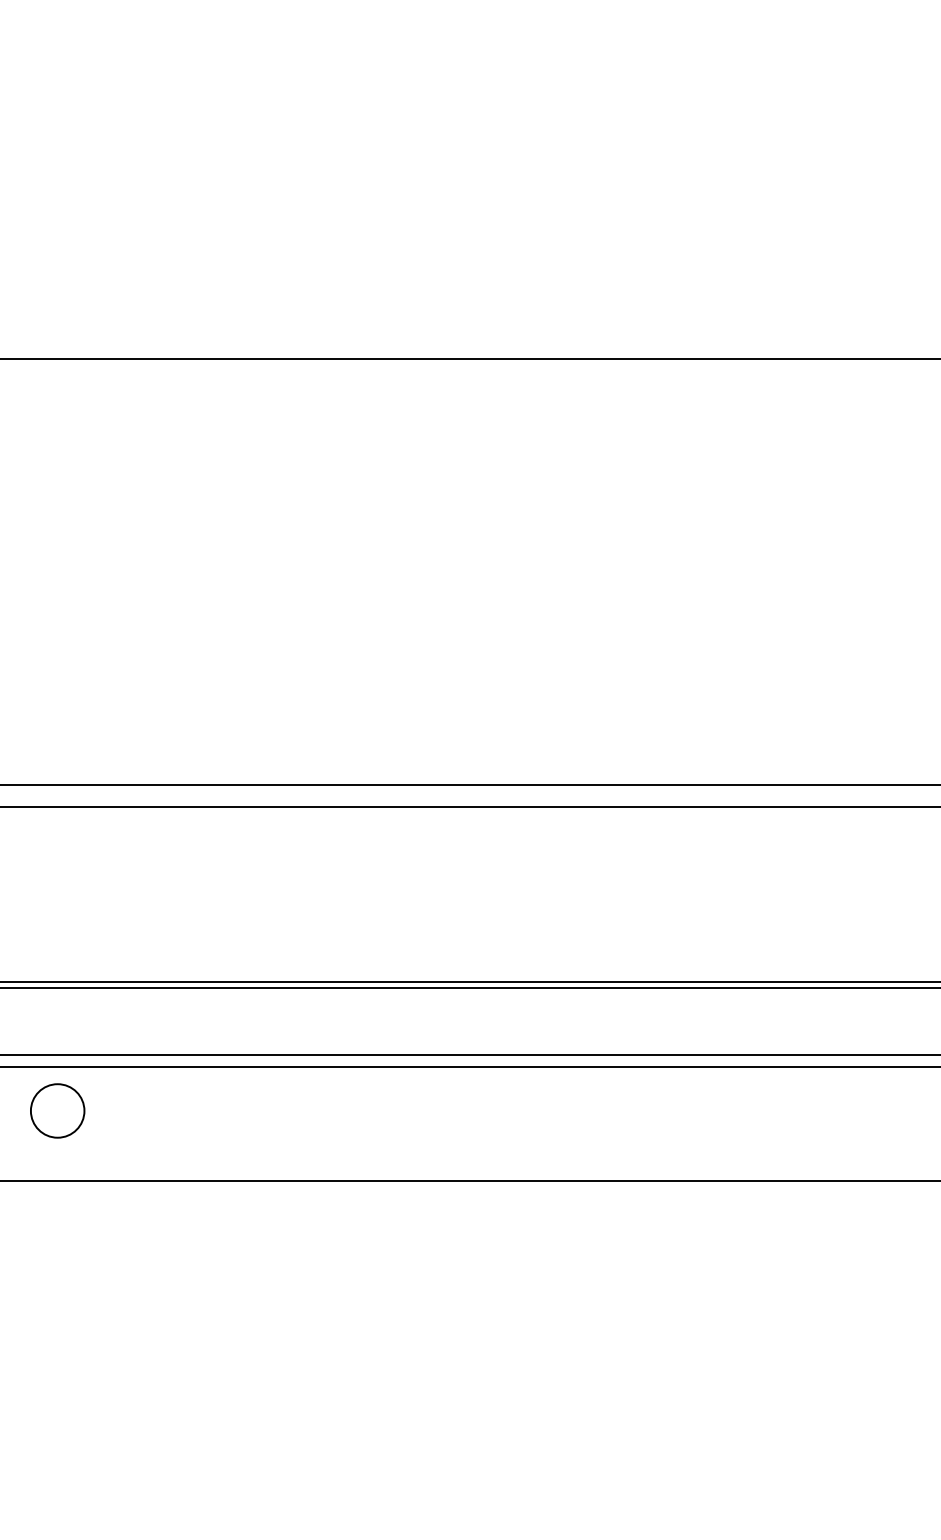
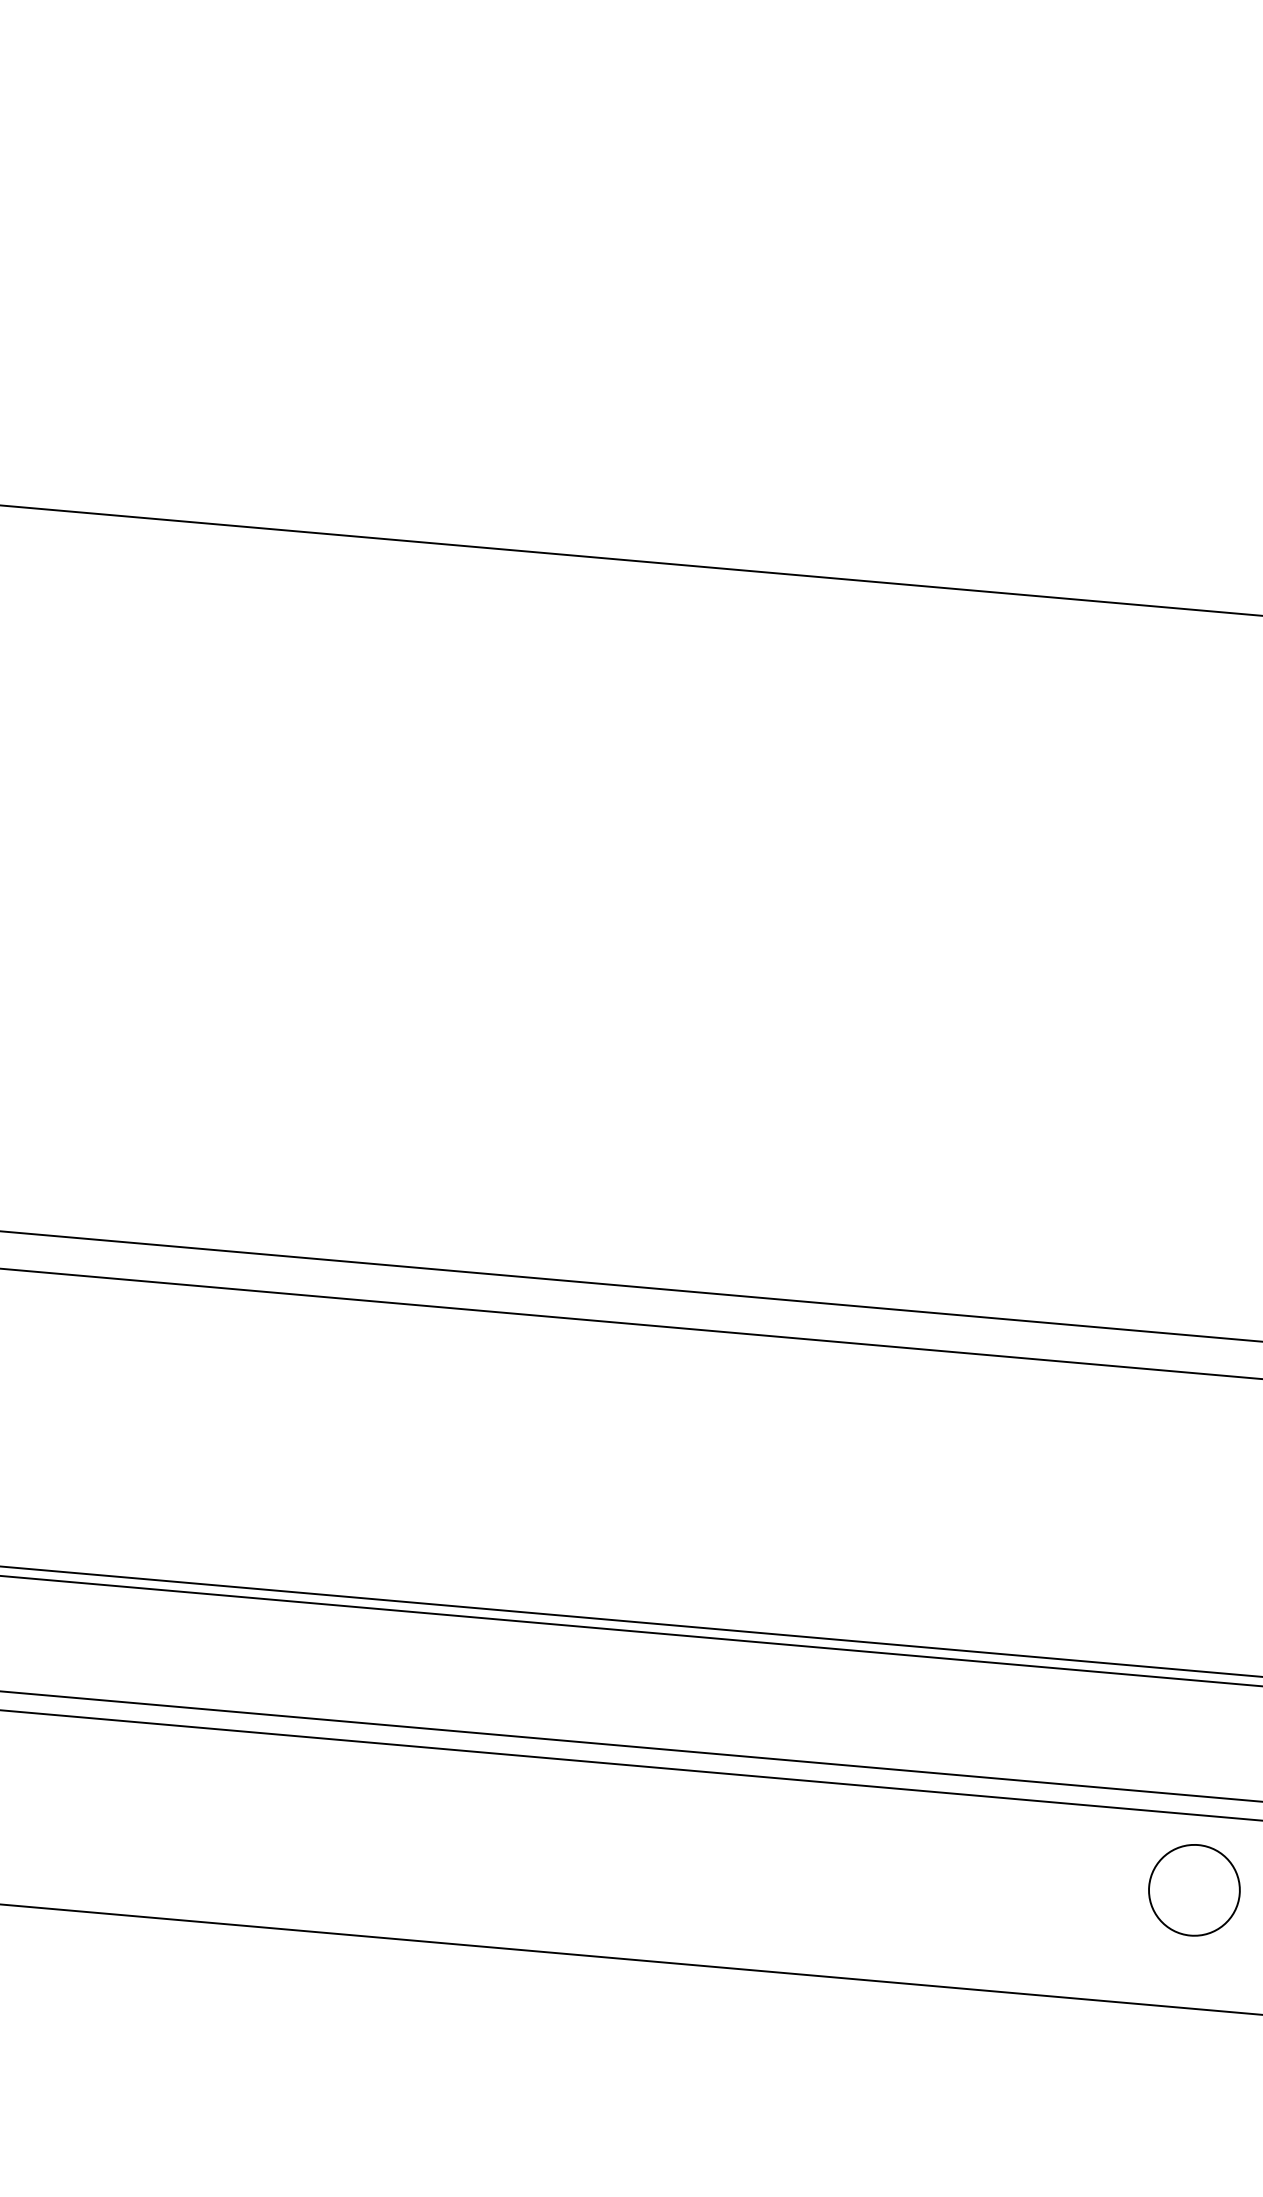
circle: (817, 1110) -> (1193, 1889), added

